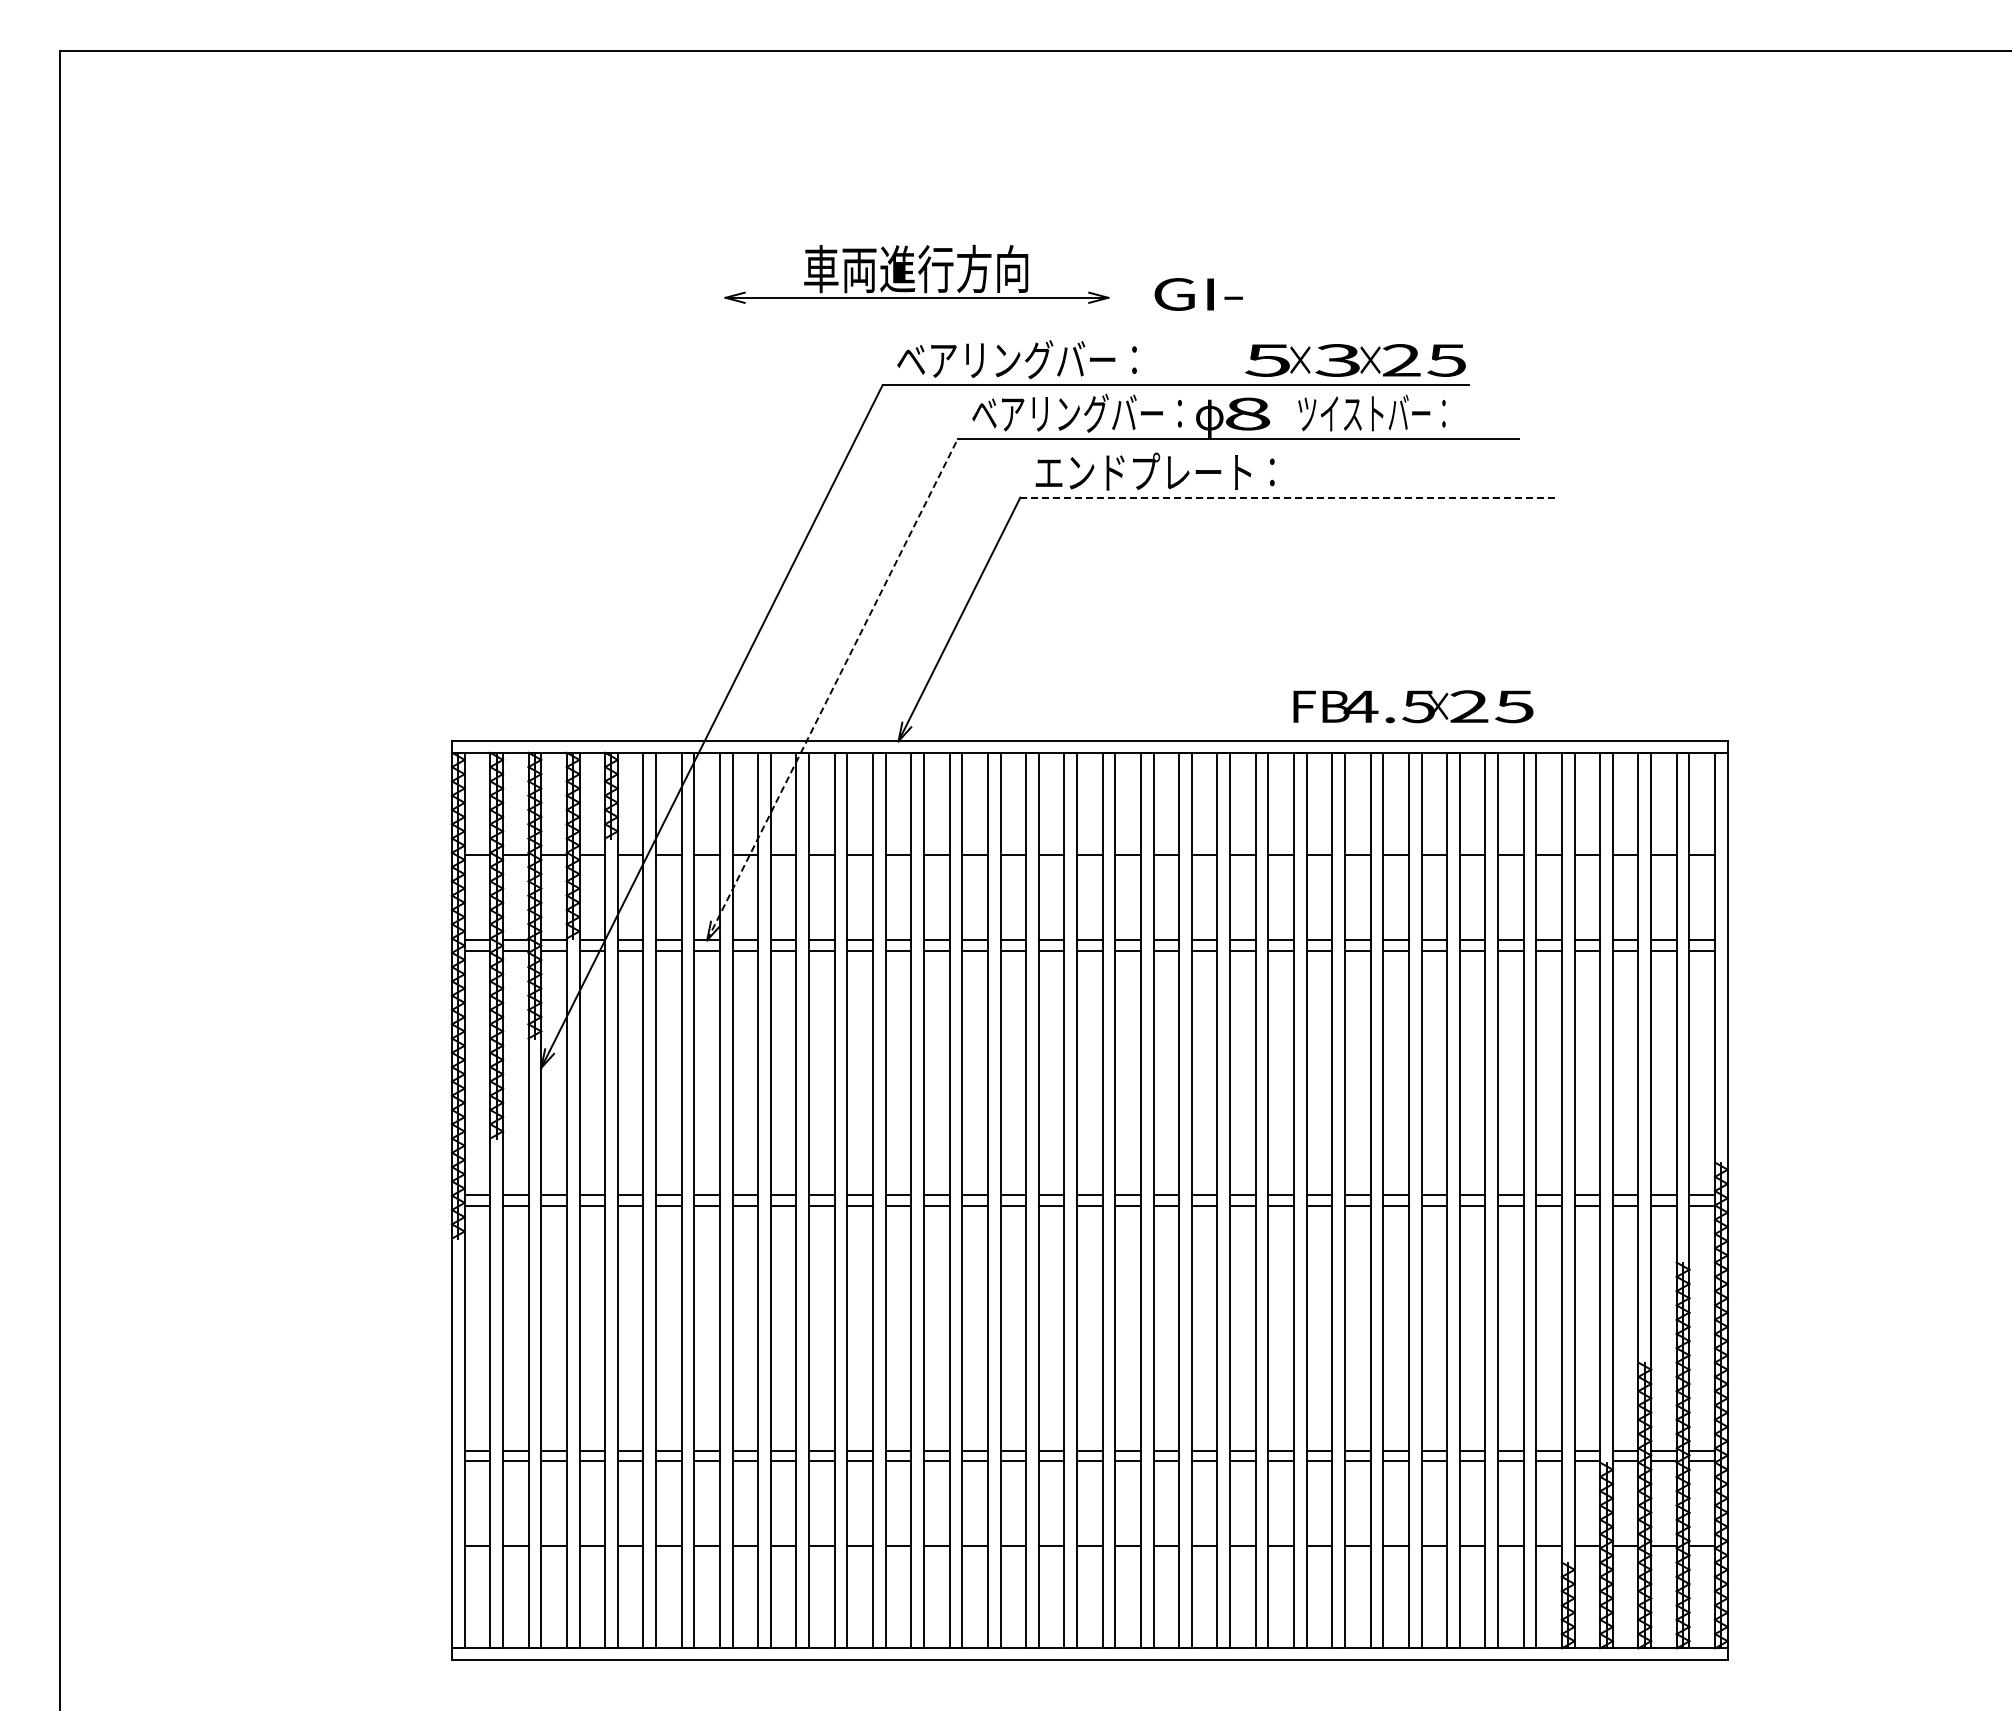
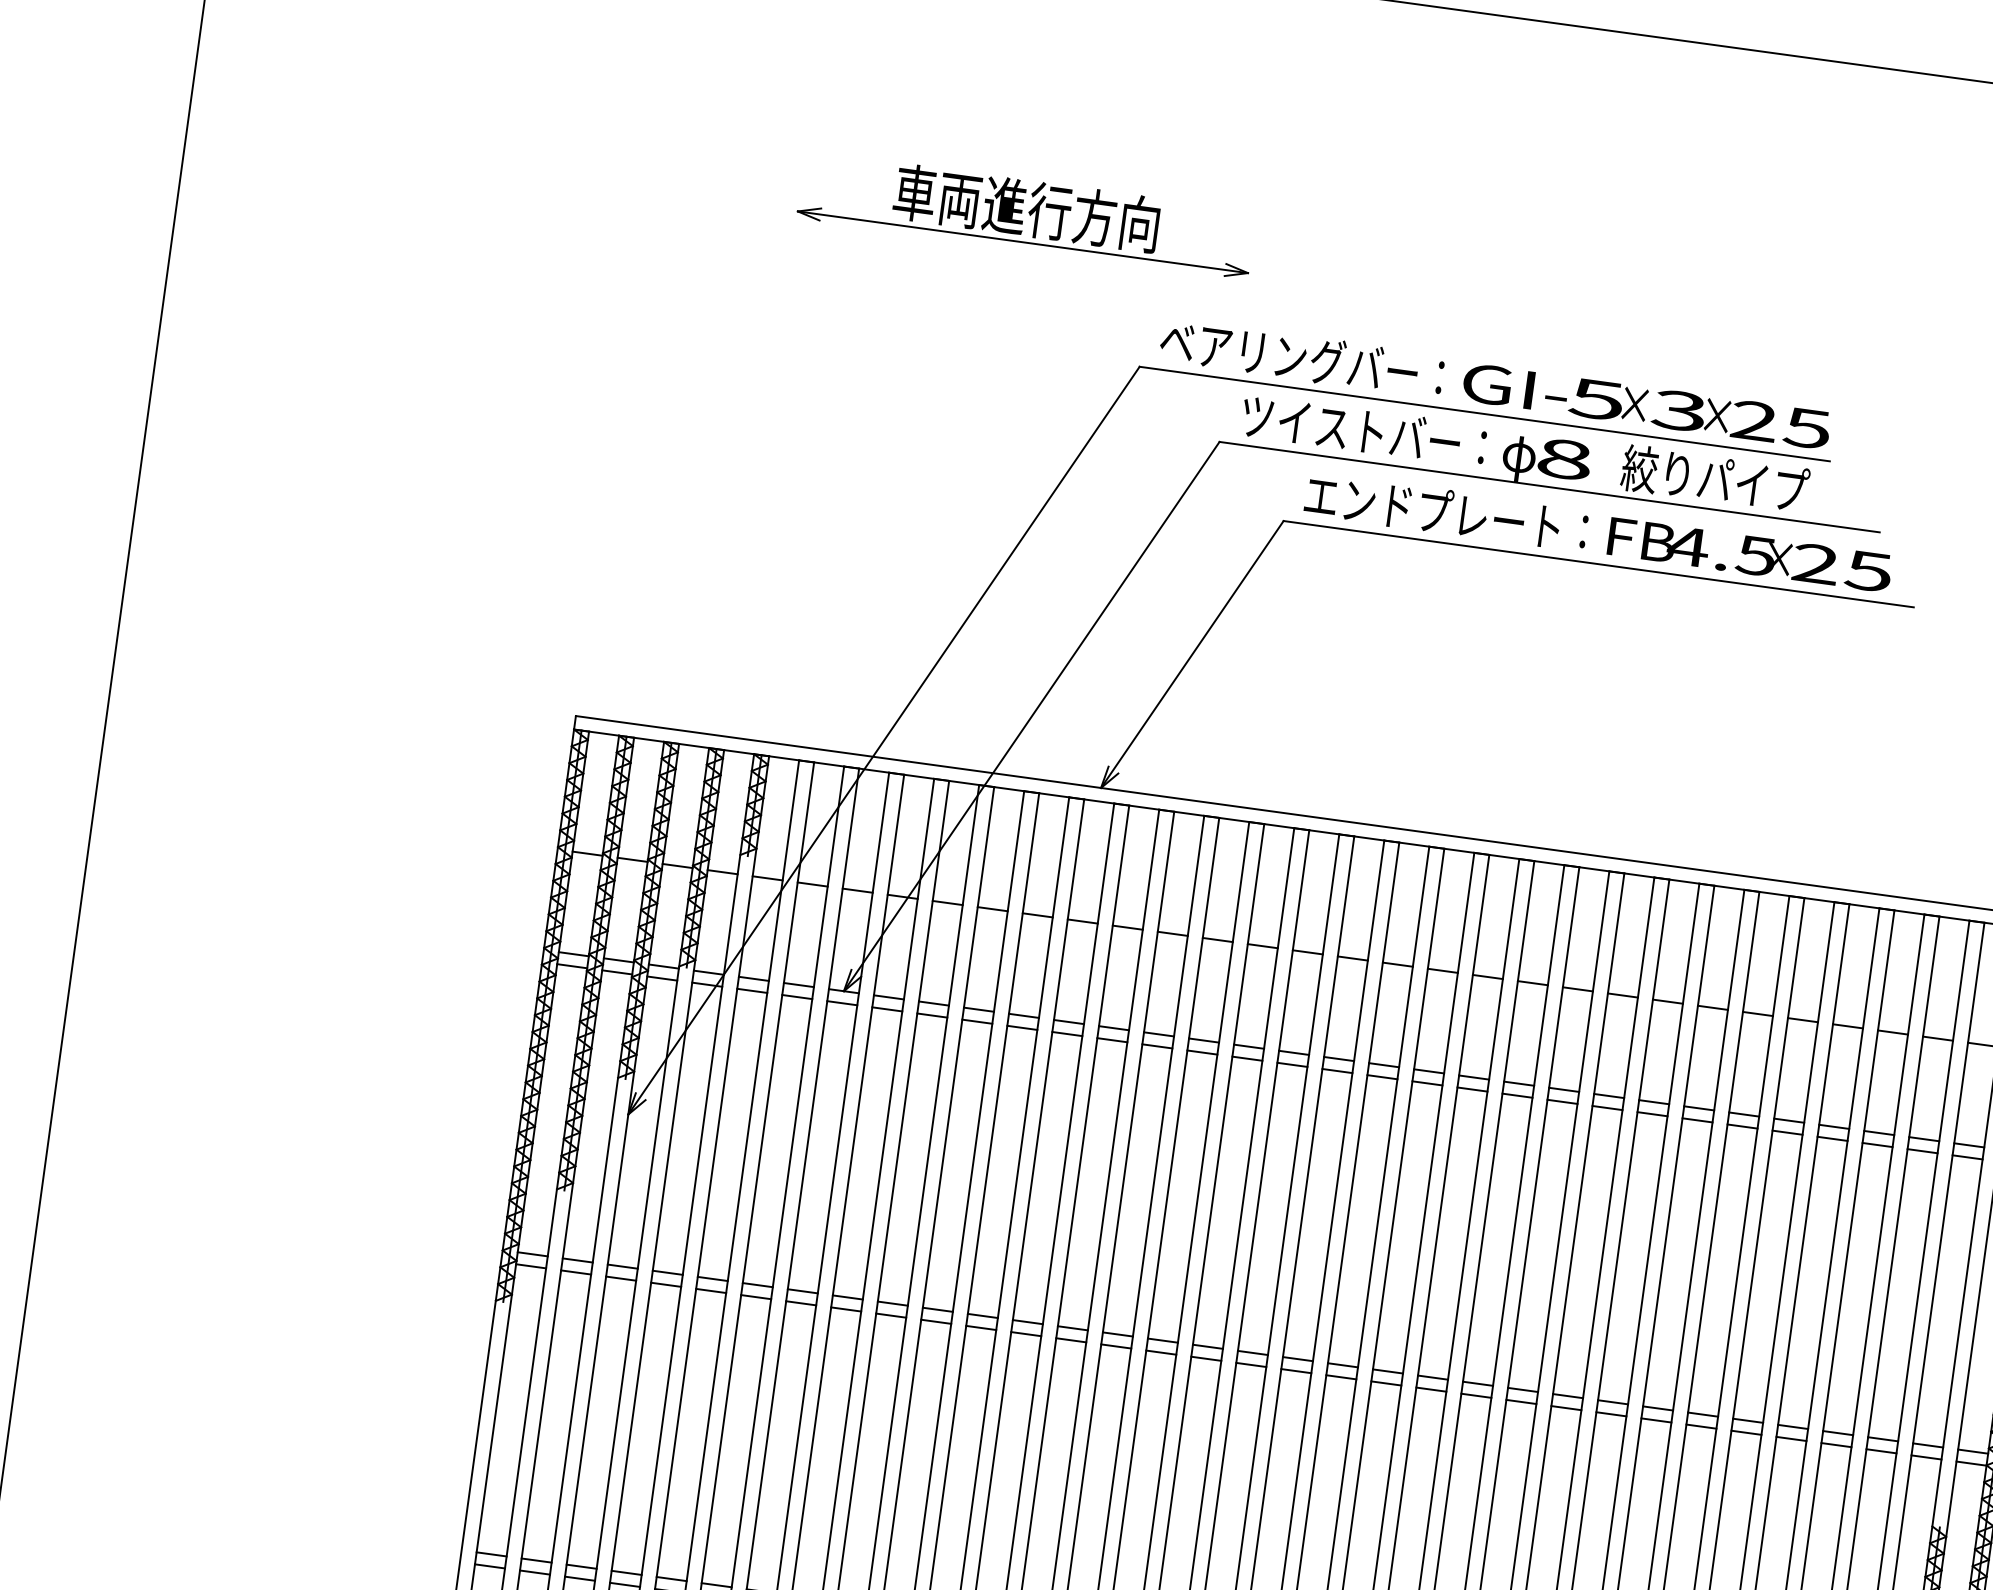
part: (916, 273) -> (1026, 213), moved
text: (1198, 294) -> (1515, 388), moved
text: (1076, 412) -> (1363, 429), ベアリングバー： -> ツイストバー：
text: (1375, 413) -> (1714, 479), ツイストバー： -> 絞りパイプ
line: (1288, 497) -> (1599, 564), dashed -> solid
line: (832, 689) -> (1031, 716), dashed -> solid
text: (1413, 706) -> (1750, 554), moved

